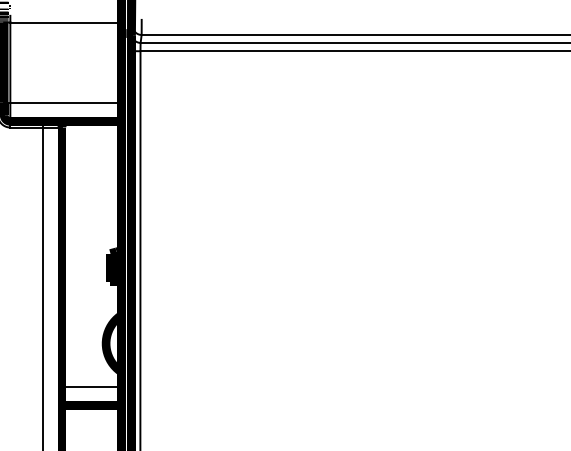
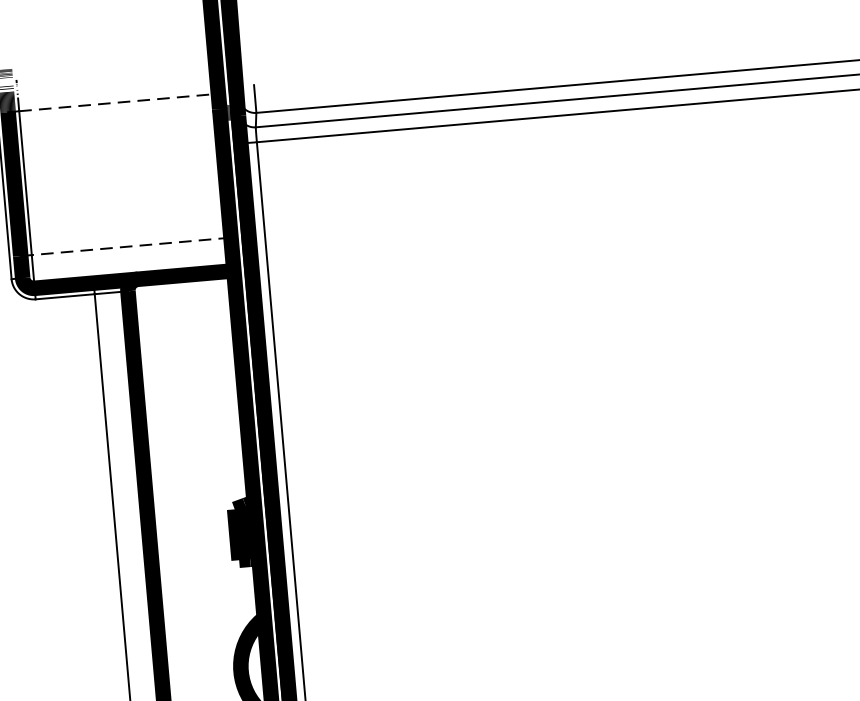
line: (65, 22) -> (117, 102), solid -> dashed
line: (65, 102) -> (130, 245), solid -> dashed

